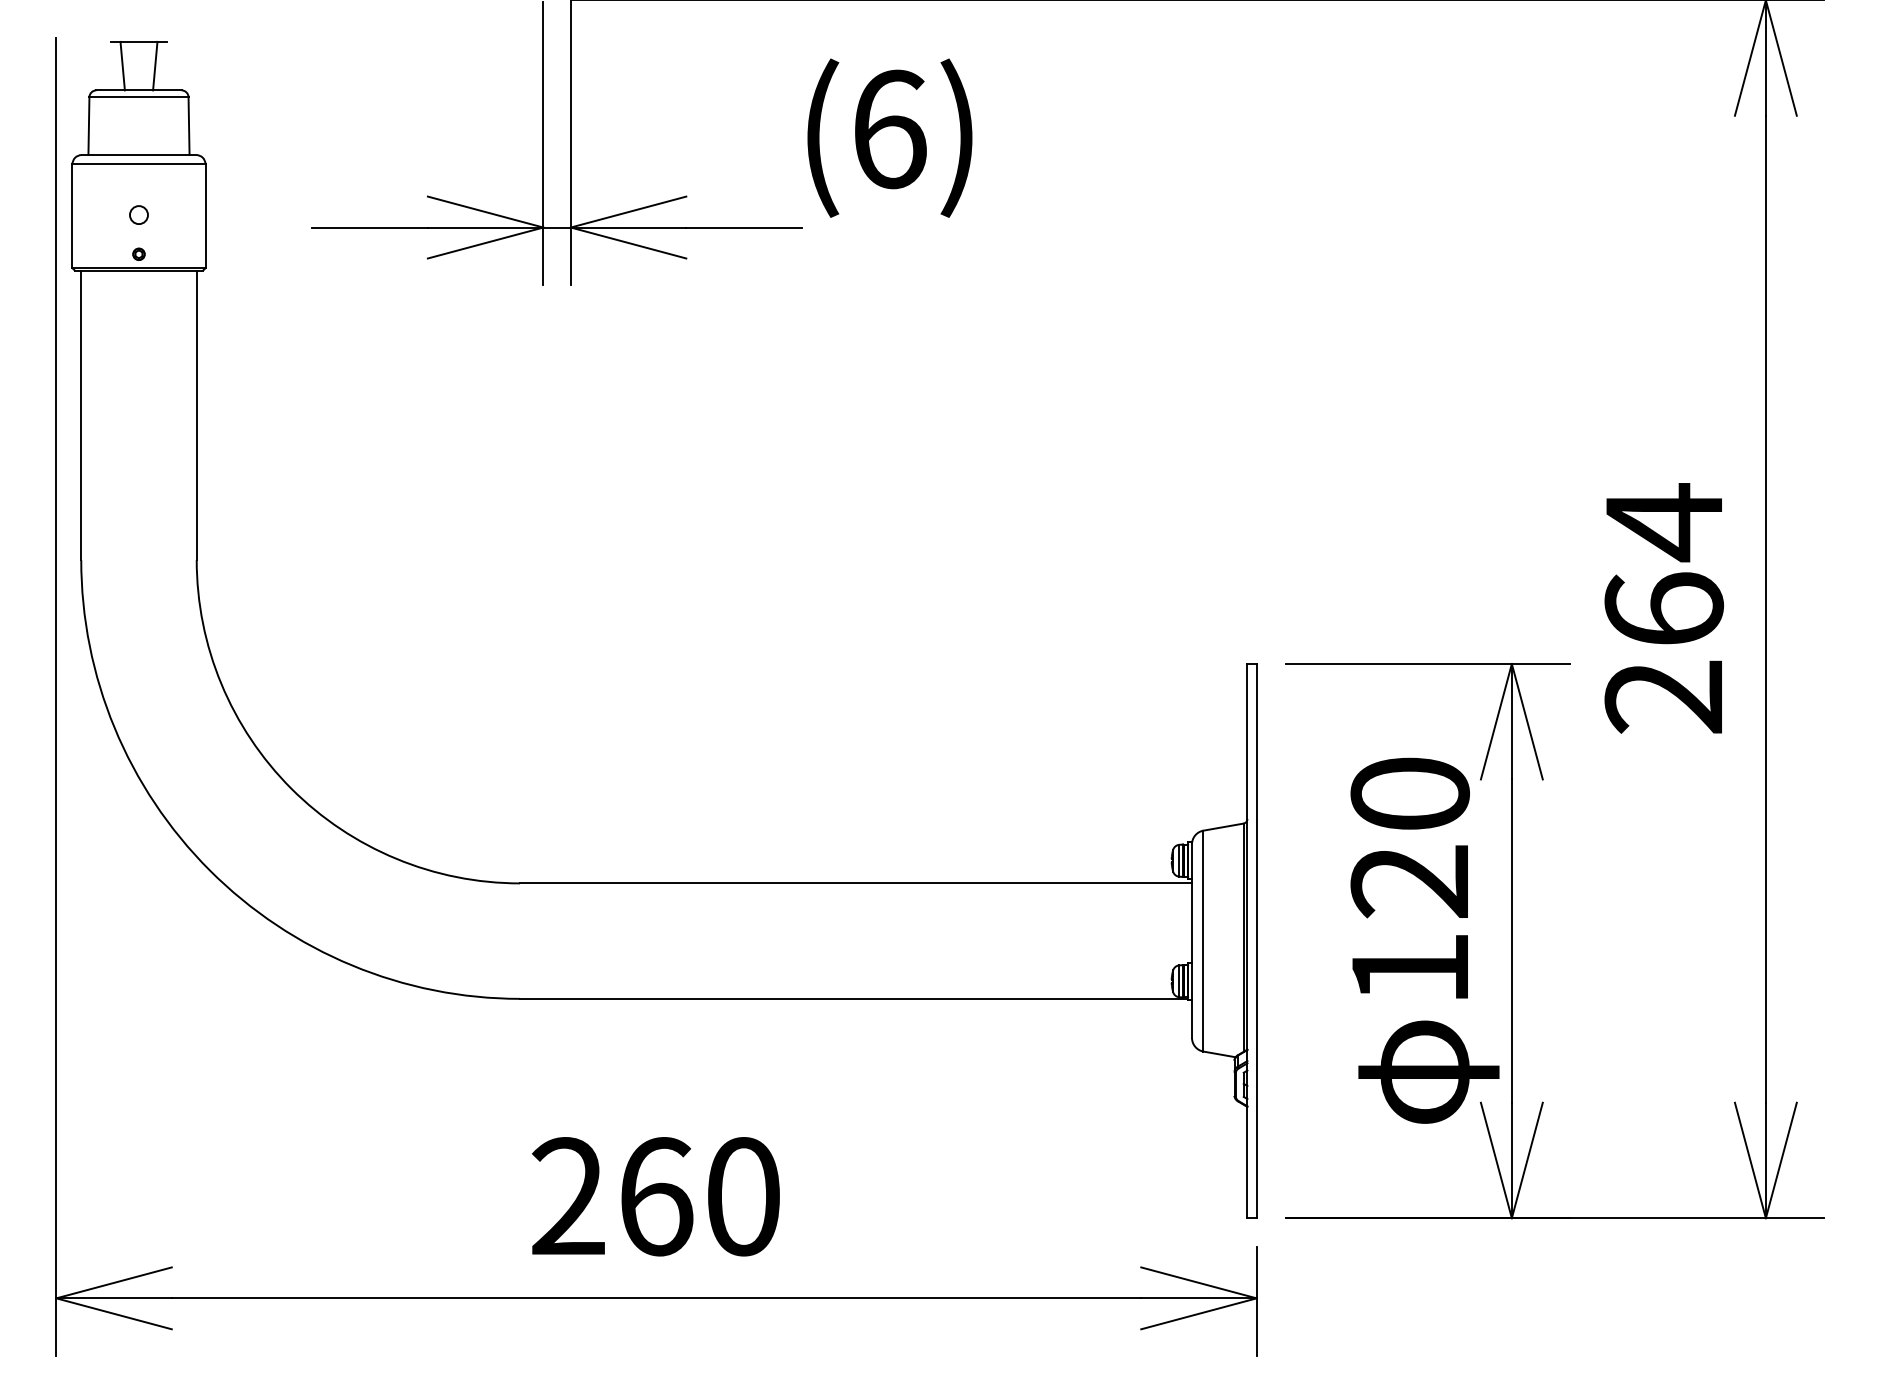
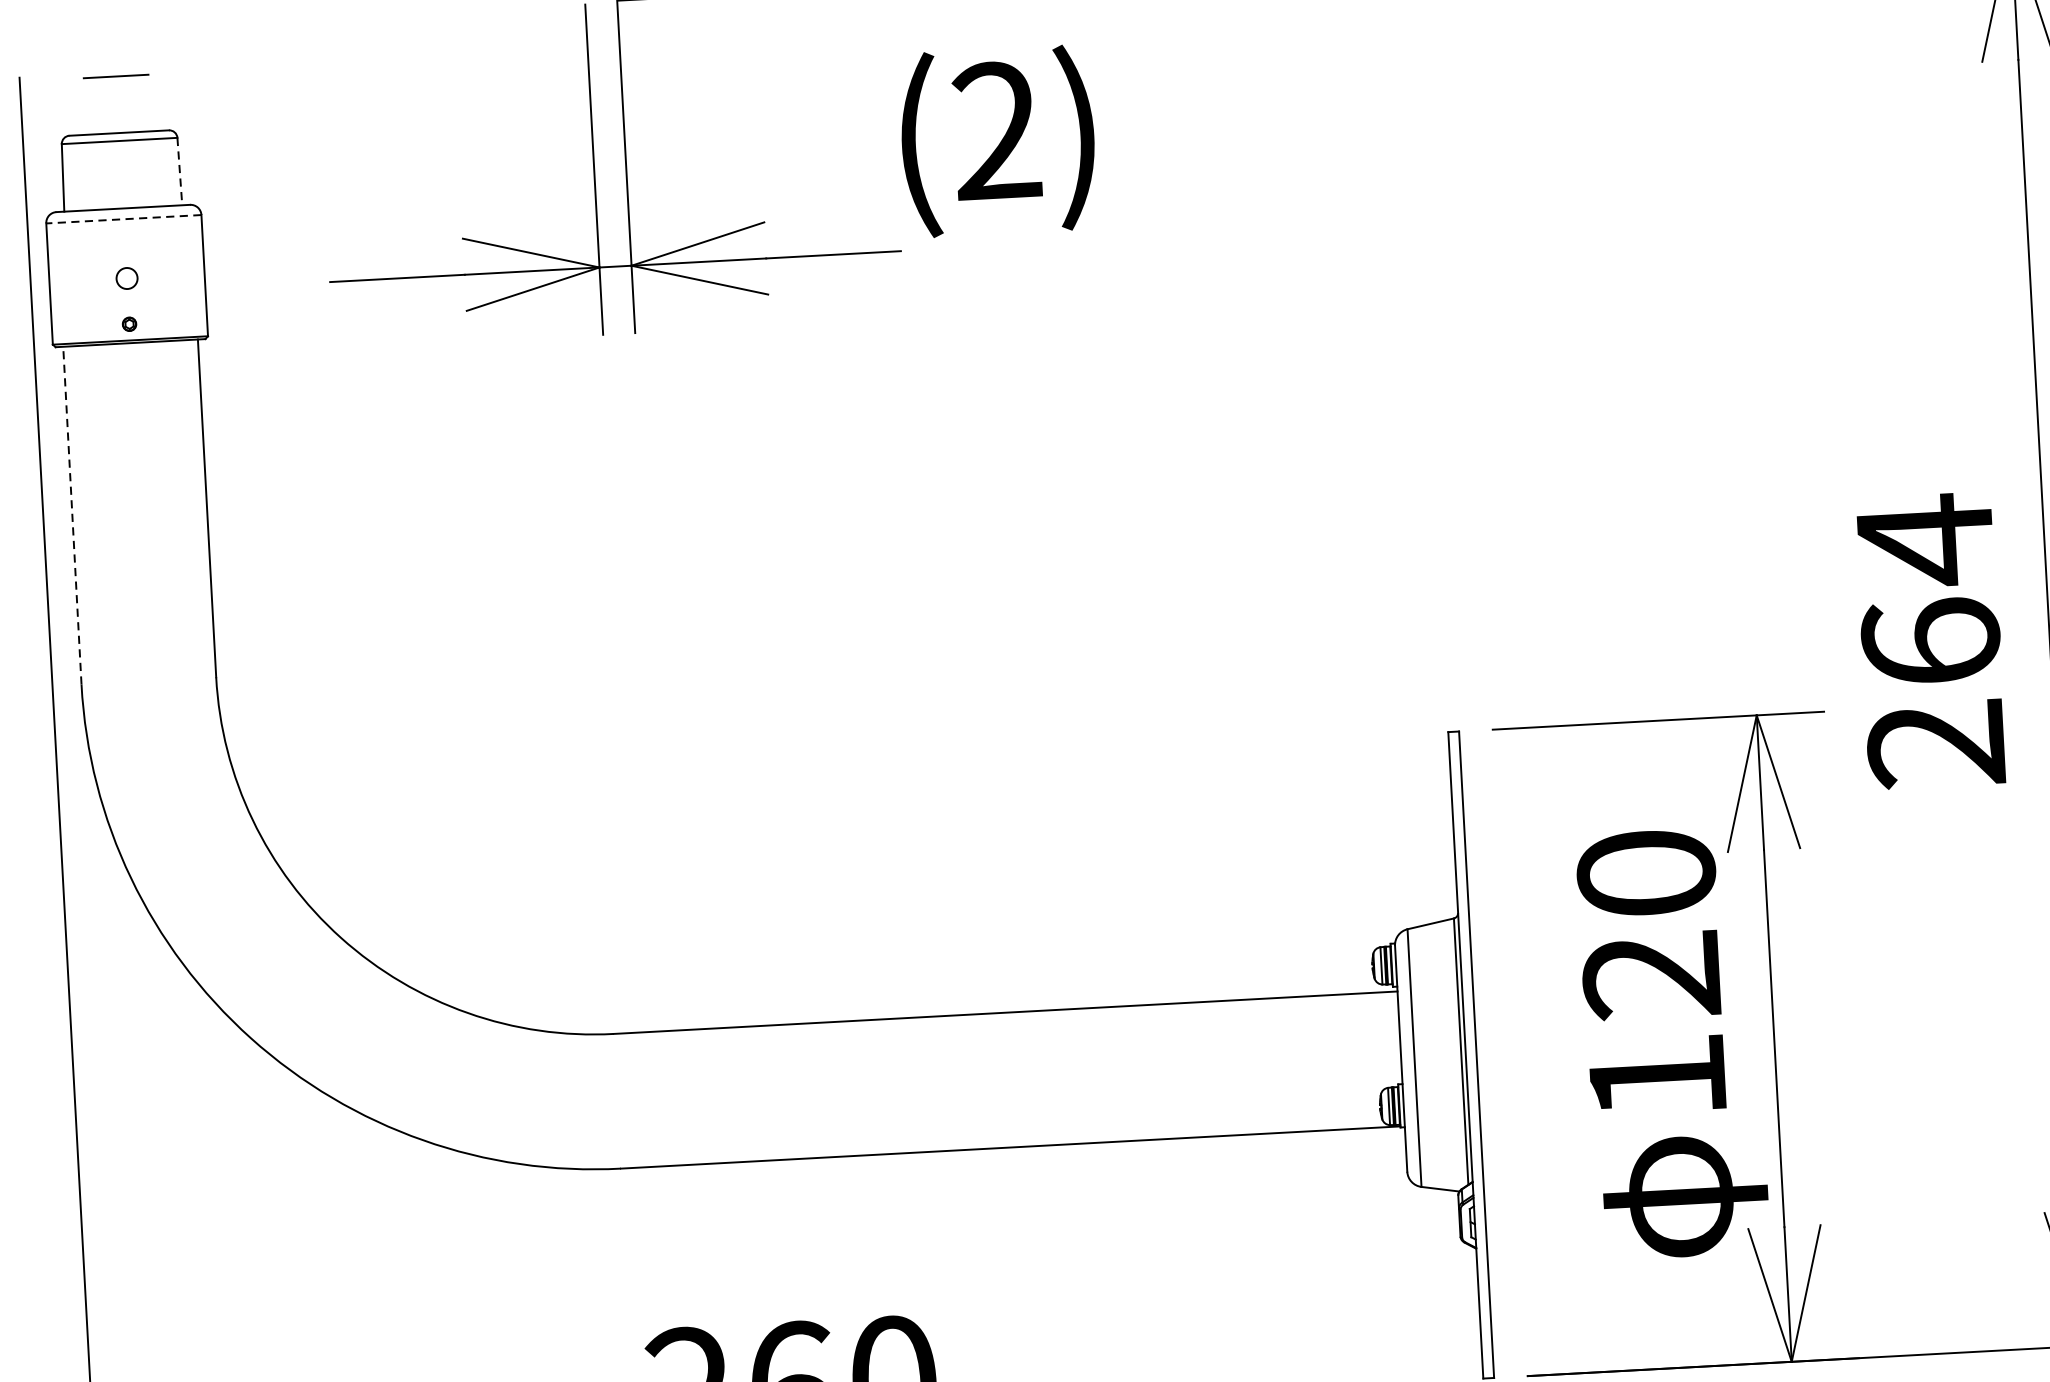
line: (122, 65) -> (98, 105), removed
line: (155, 65) -> (136, 102), removed
line: (189, 126) -> (180, 171), solid -> dashed
text: (889, 129) -> (997, 131), (6) -> (2)
line: (139, 164) -> (124, 219), solid -> dashed
line: (81, 415) -> (72, 515), solid -> dashed

